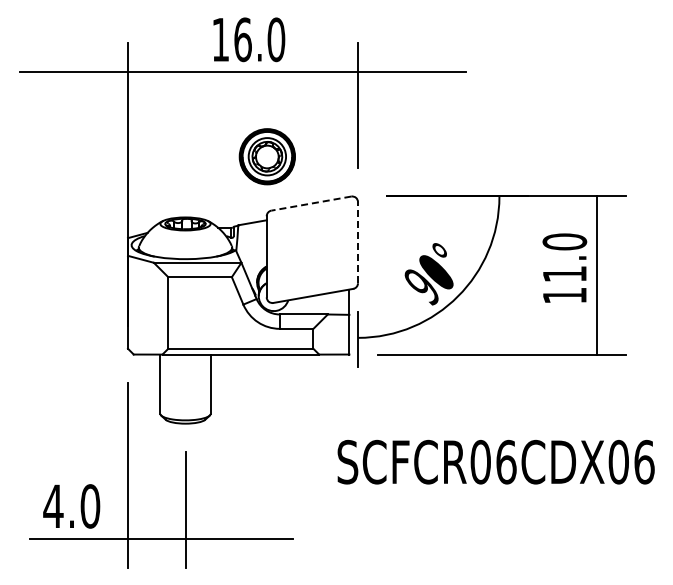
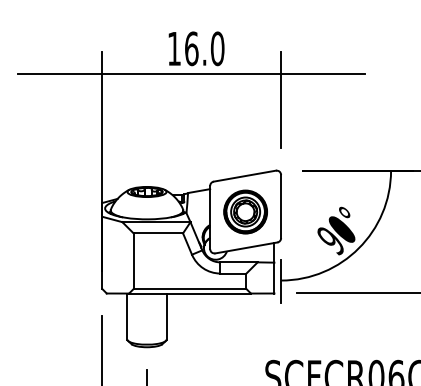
part: (266, 156) -> (244, 211), moved
line: (311, 203) -> (244, 176), dashed -> solid
line: (358, 242) -> (281, 206), dashed -> solid

